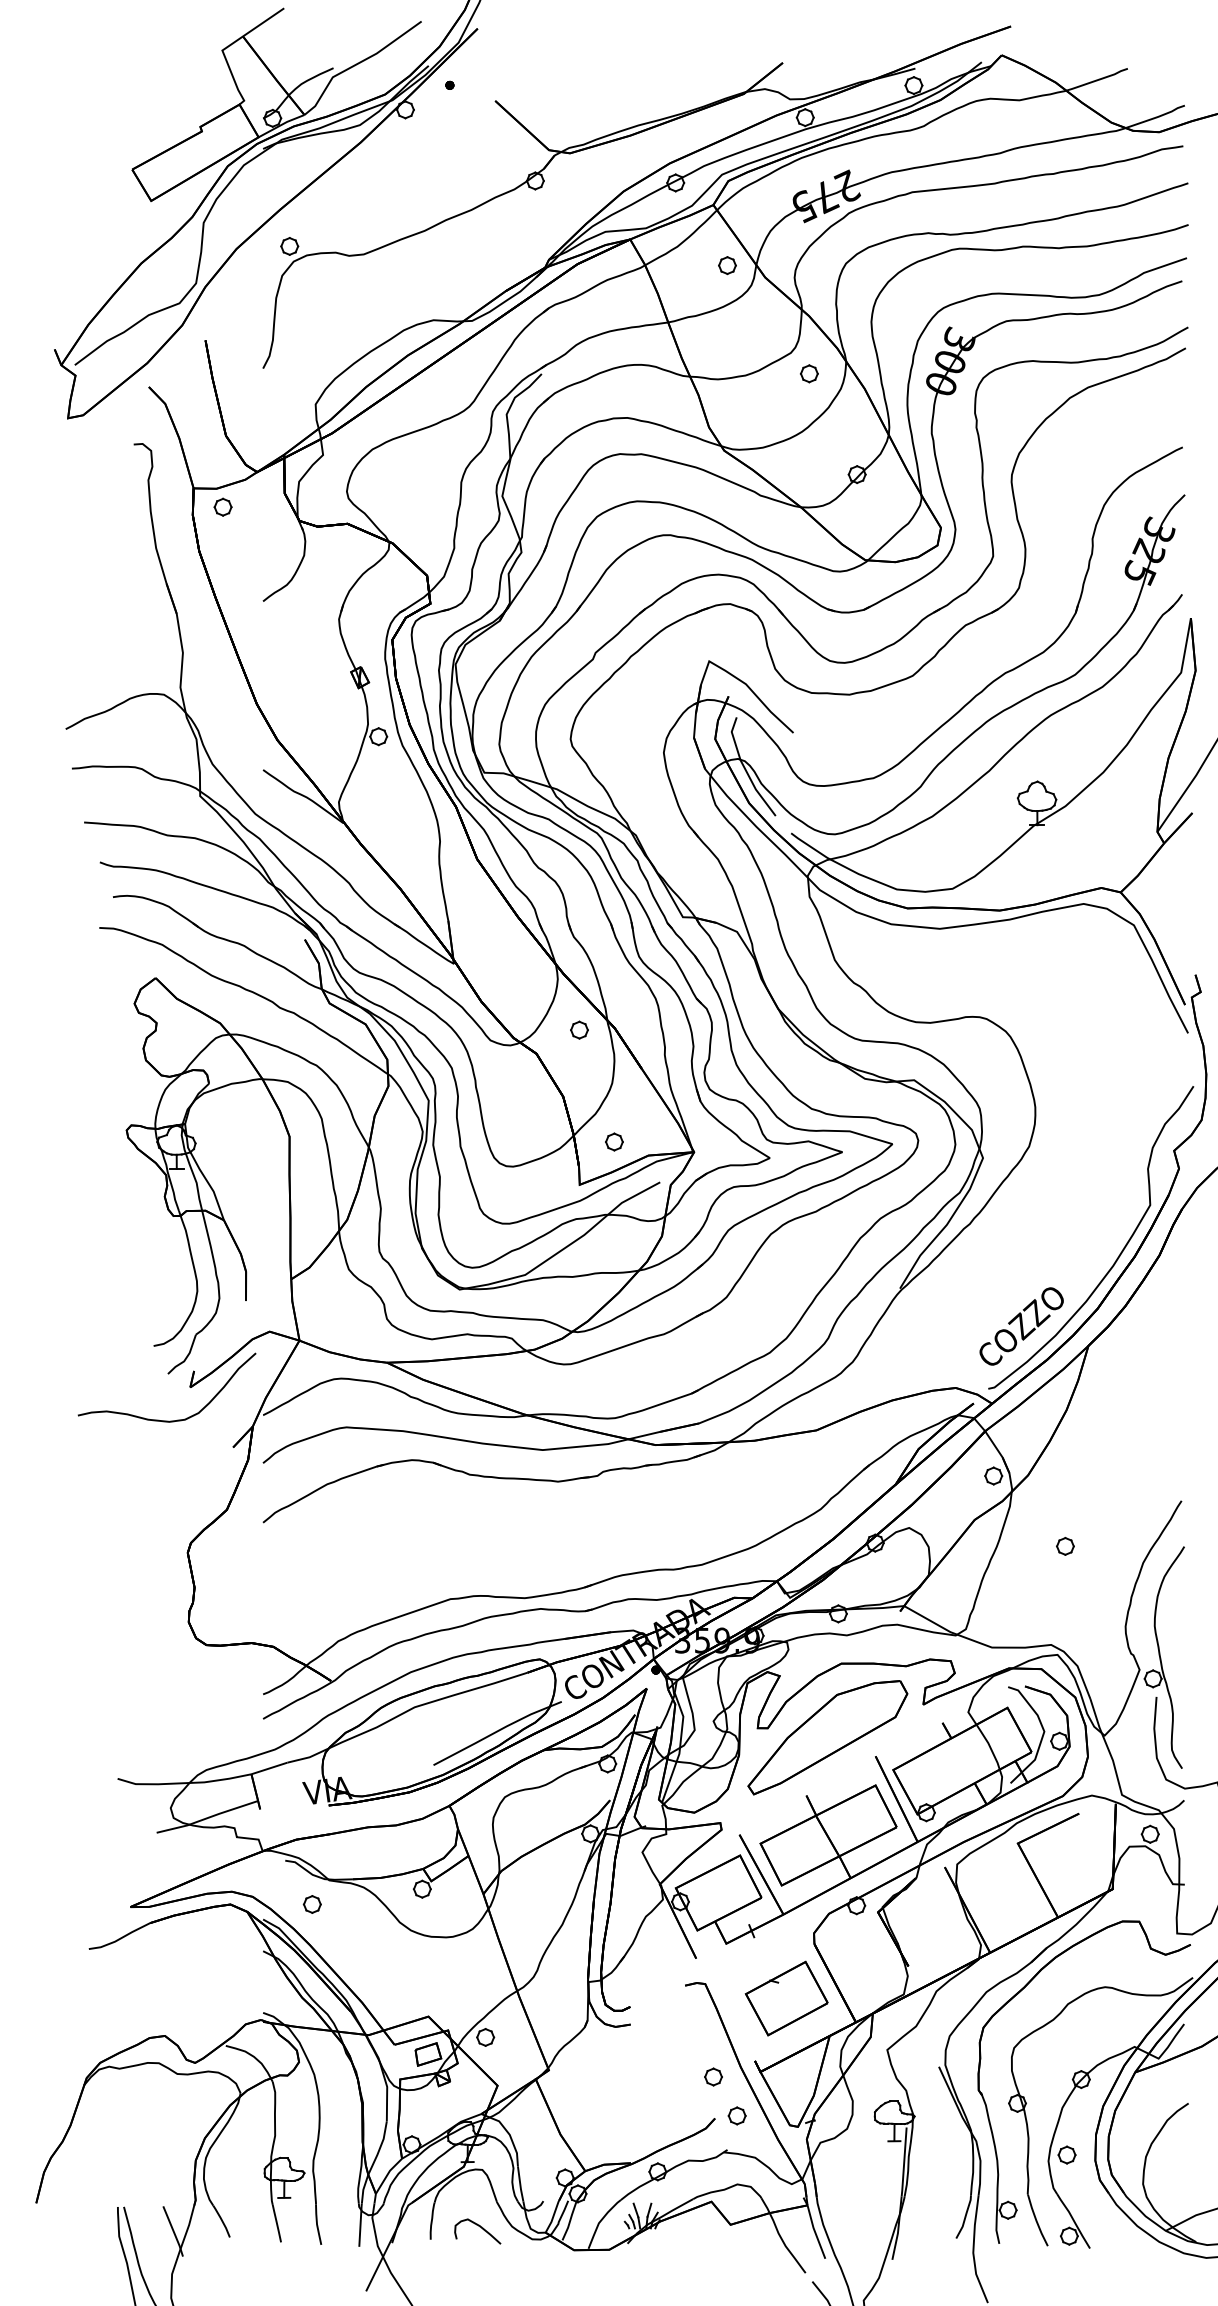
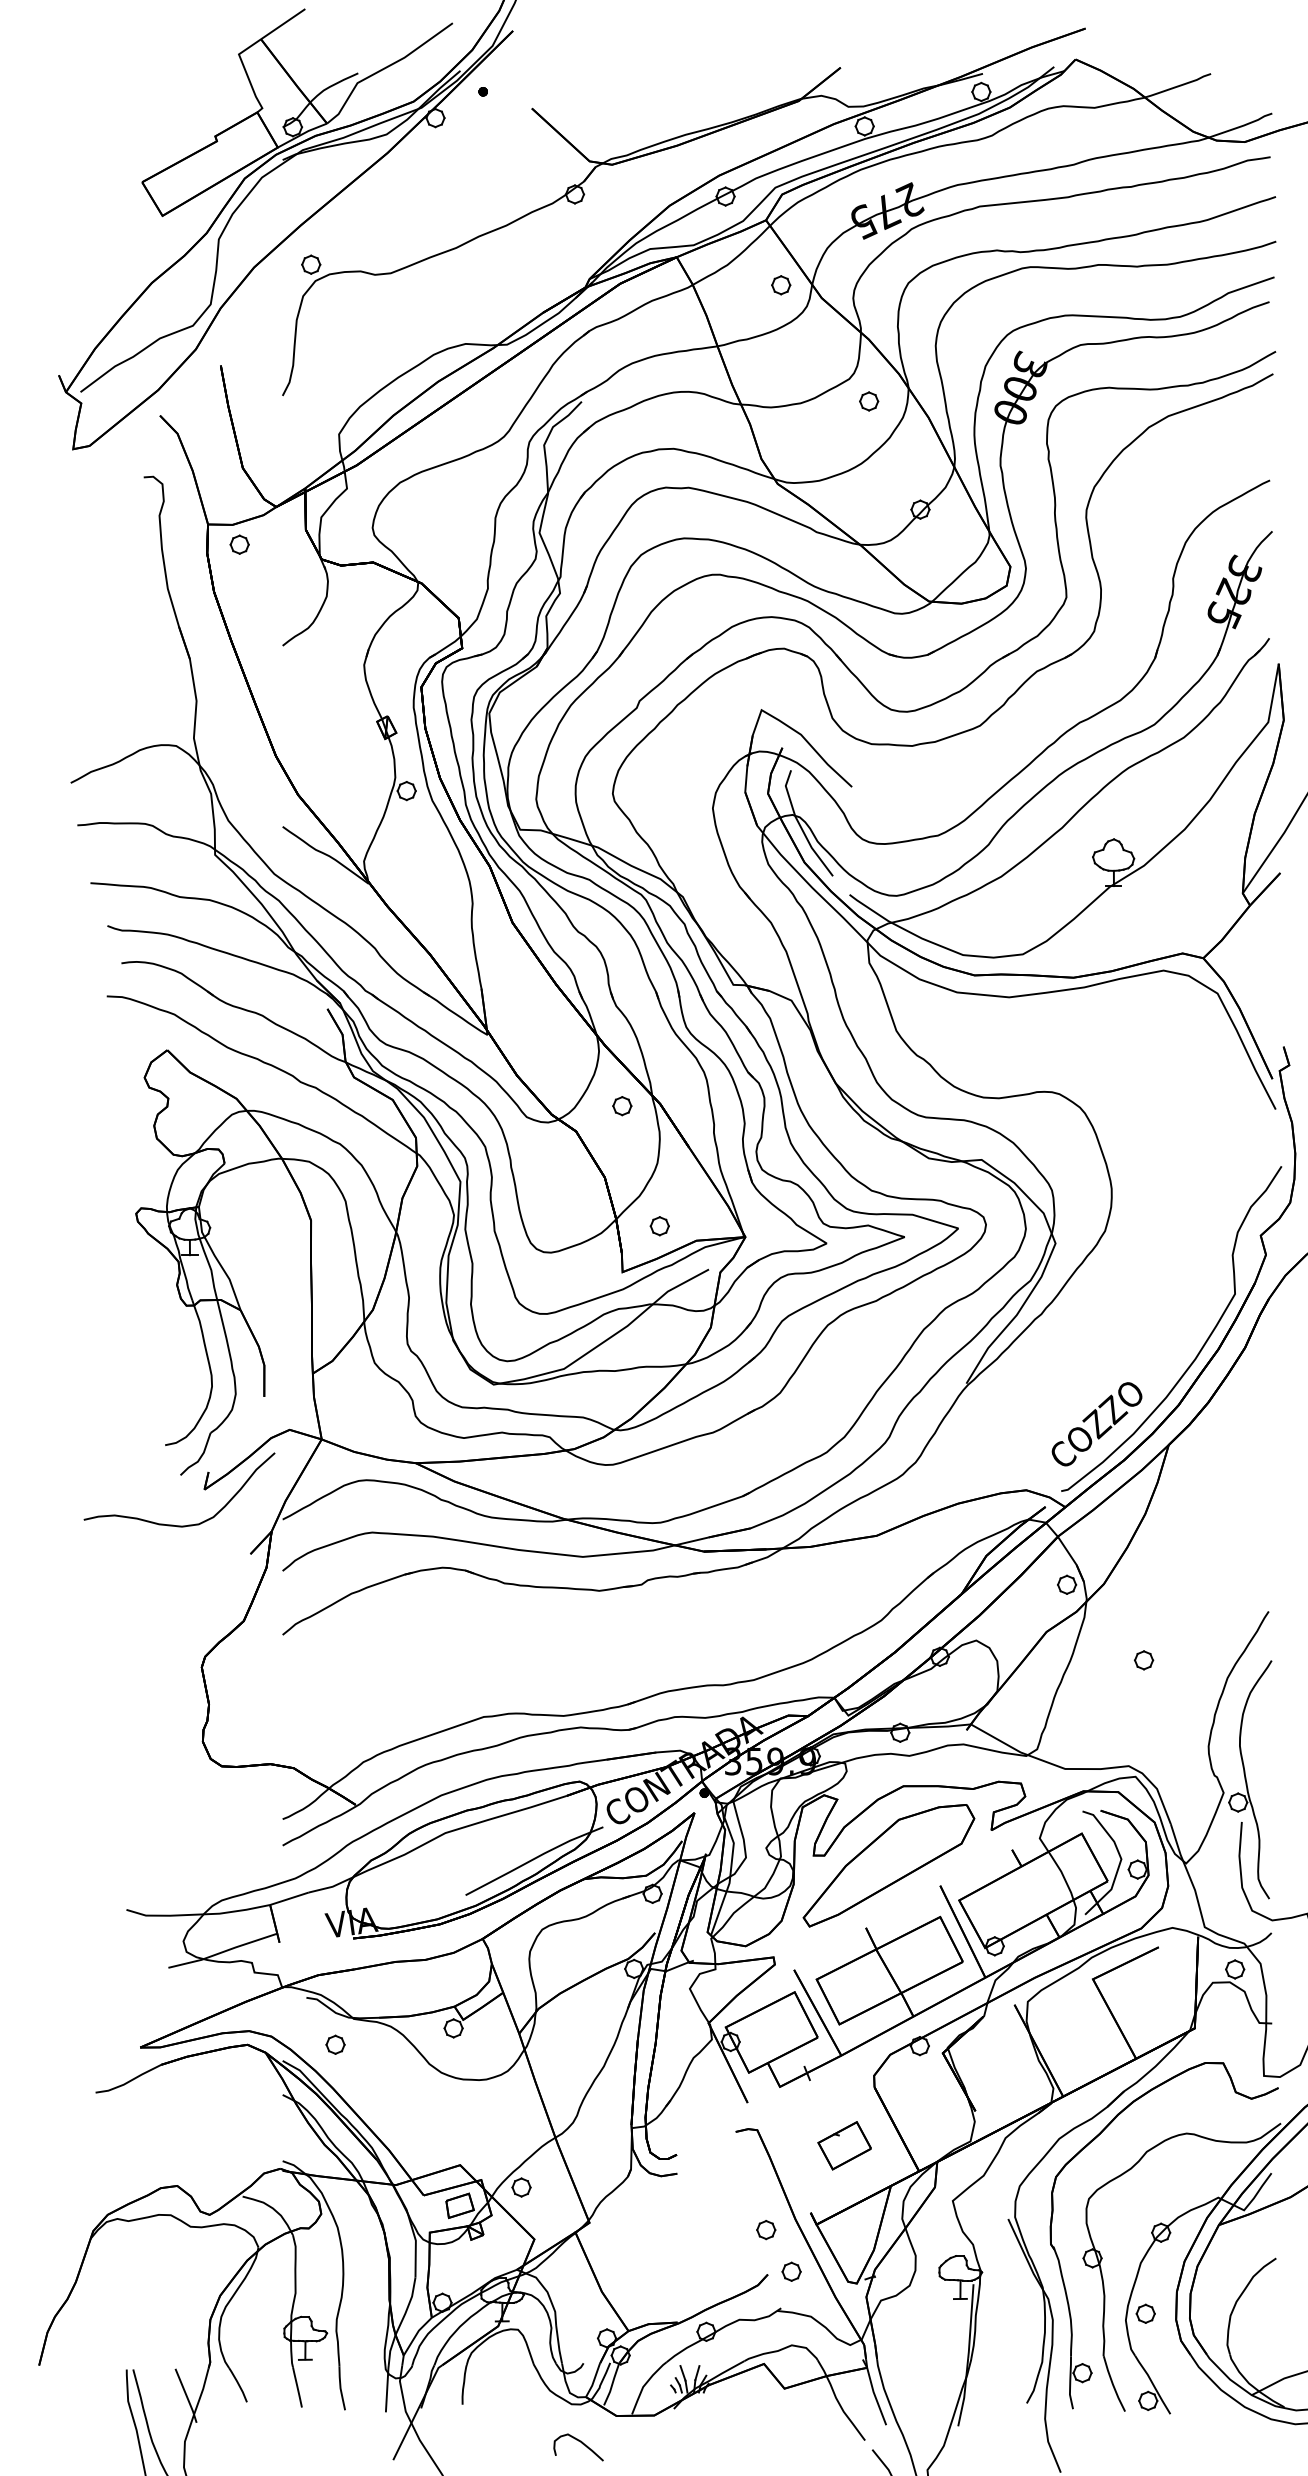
part: (786, 1998) -> (844, 2145), size x0.6
curve: (479, 2227) -> (580, 2443), moved

